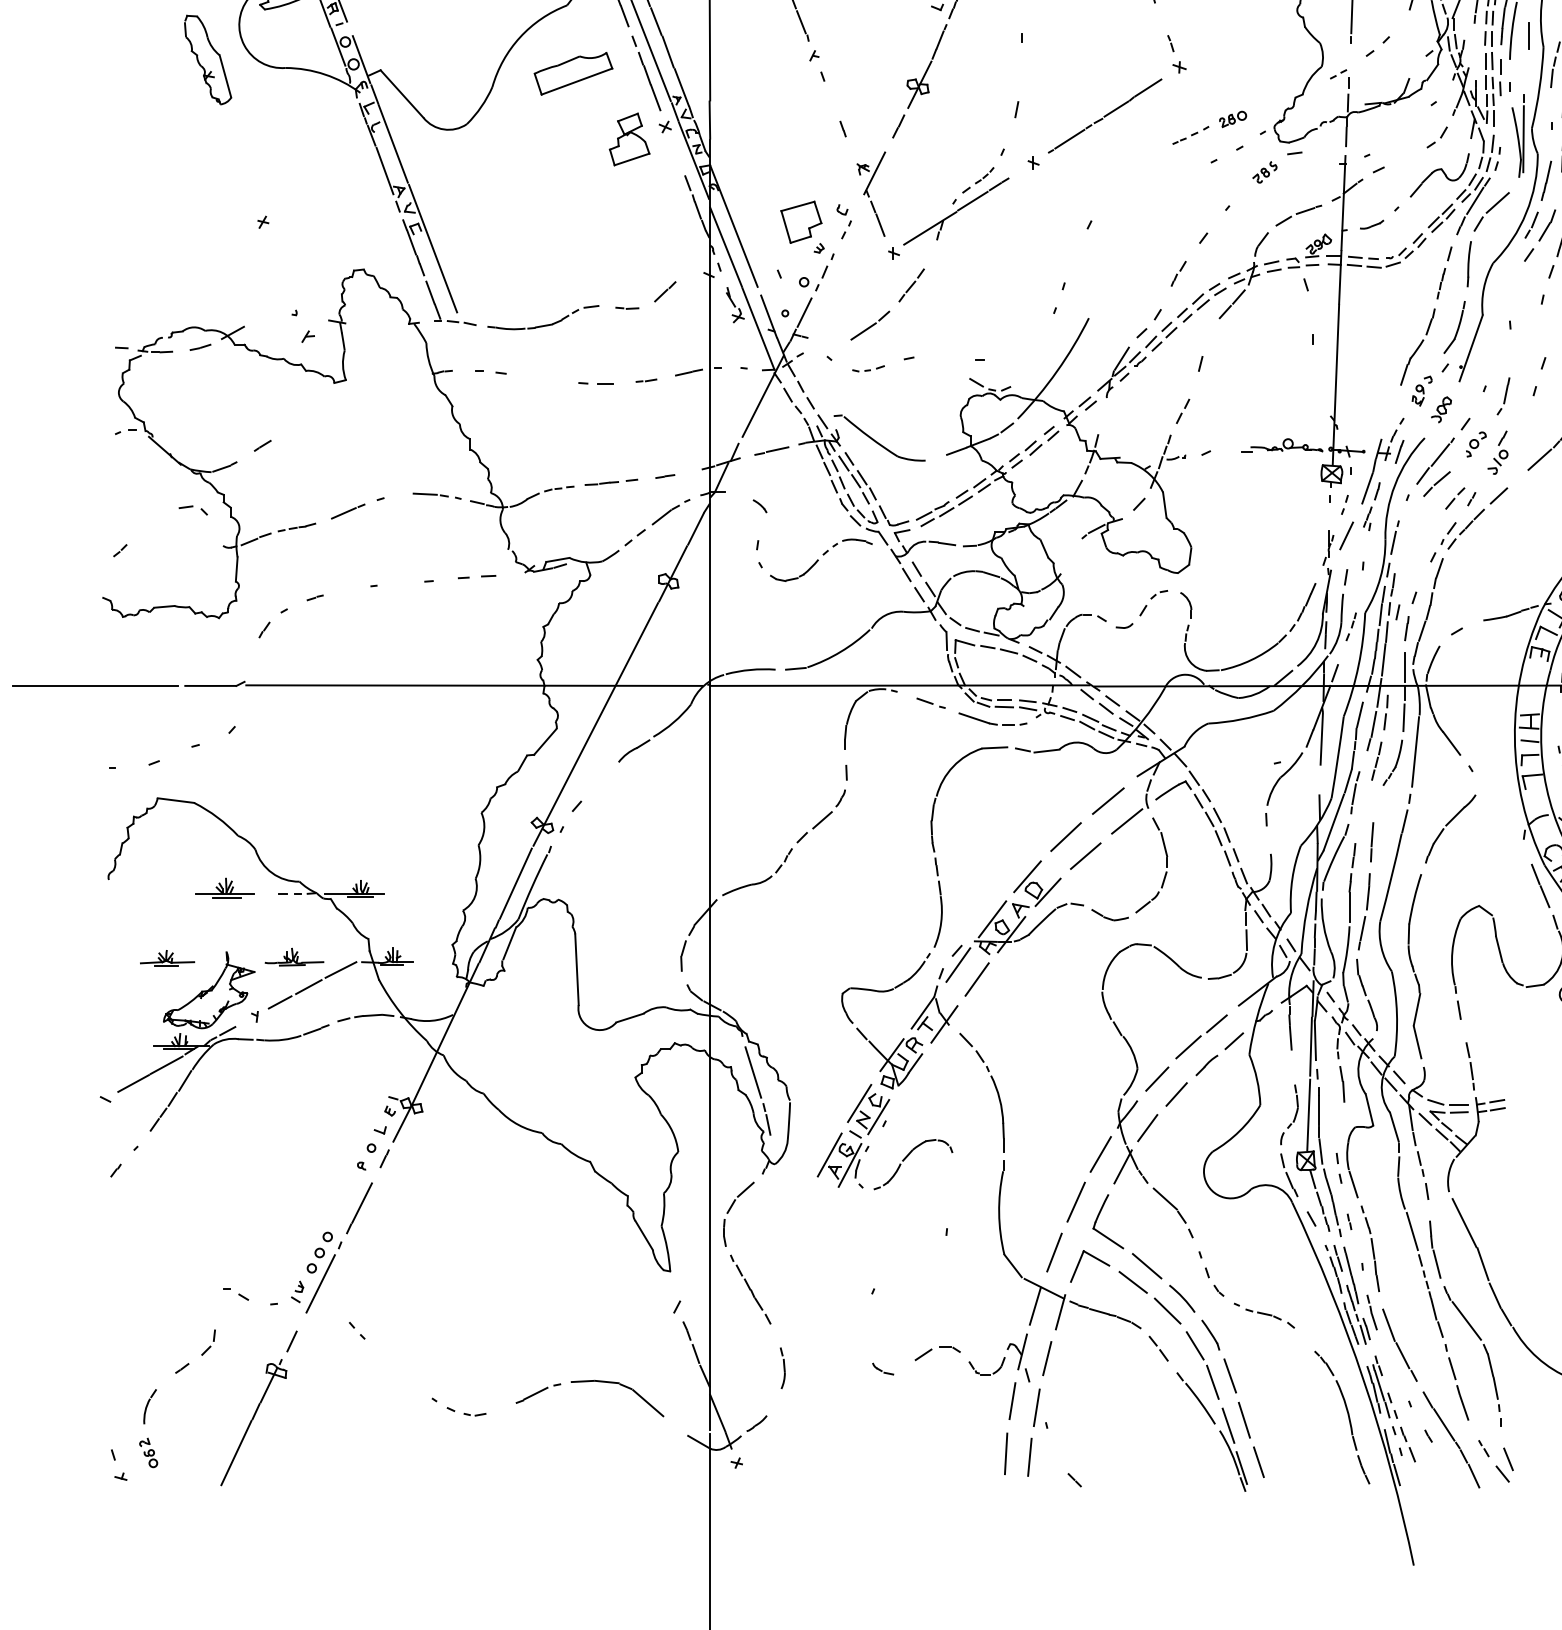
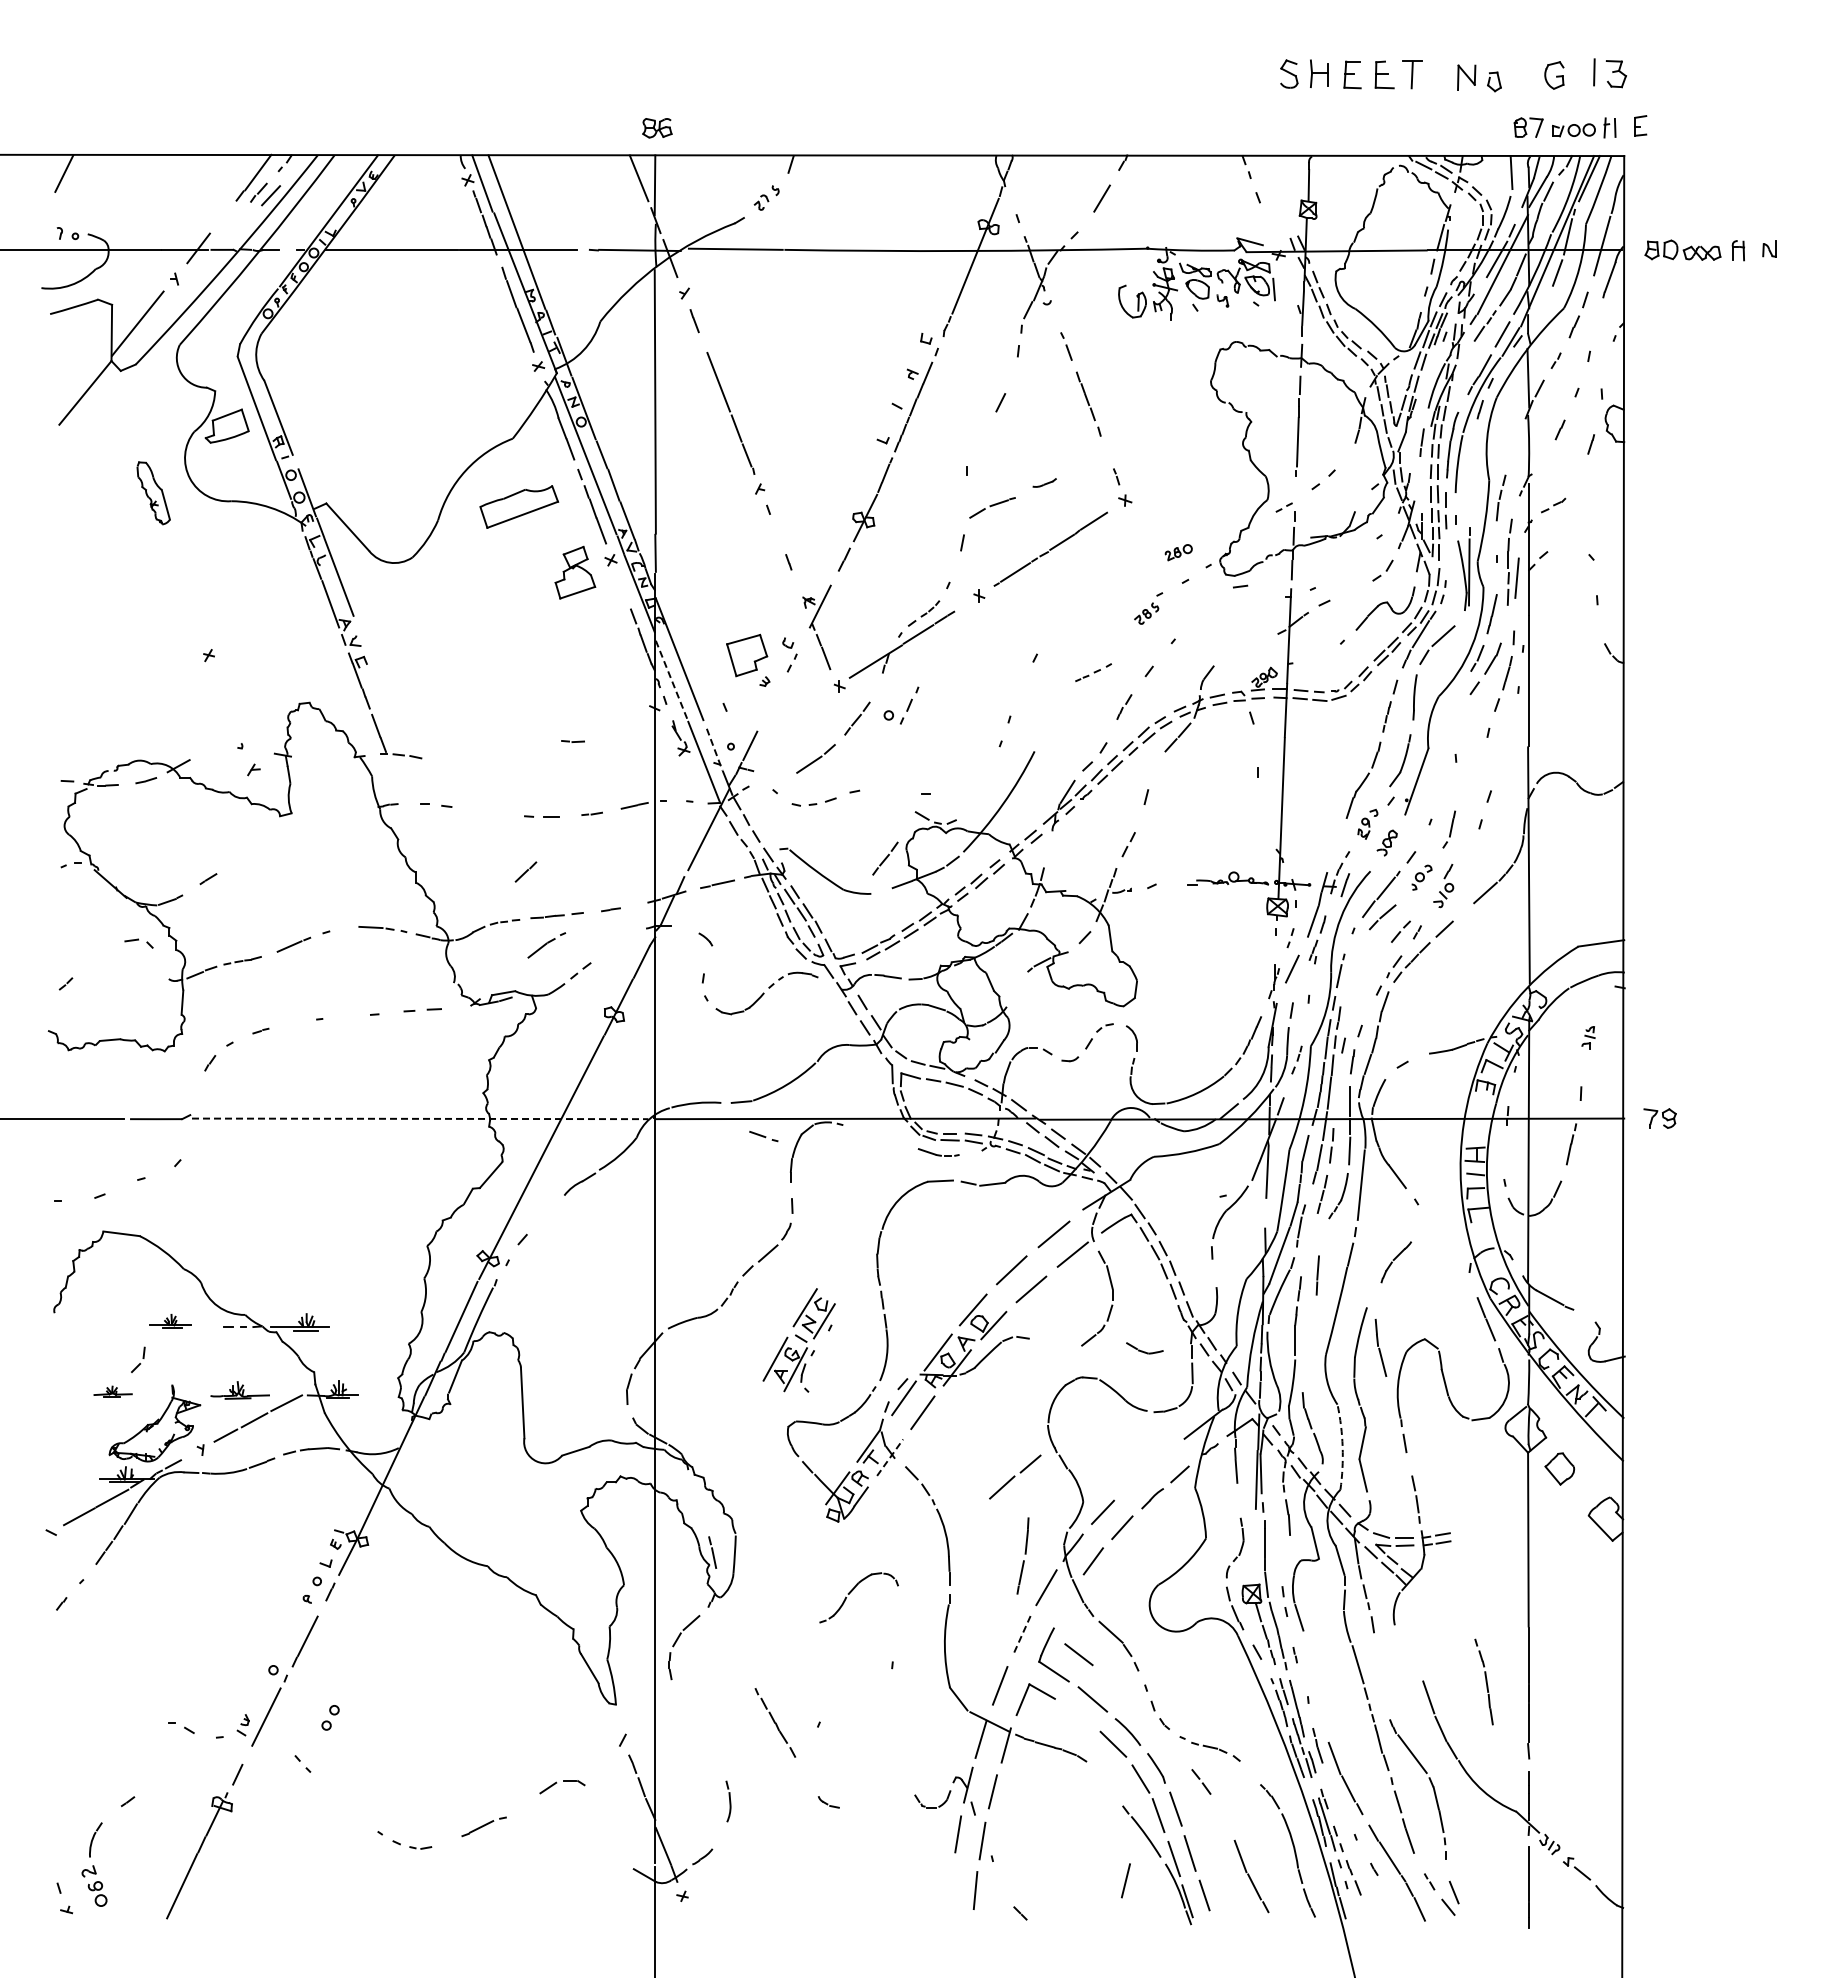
line: (1528, 36) -> (1474, 469), removed
part: (207, 60) -> (153, 493), size x0.7
part: (1190, 135) -> (1093, 672), moved
part: (1264, 172) -> (1146, 613), moved
part: (1298, 215) -> (992, 507), moved
part: (1371, 224) -> (1044, 482), moved
line: (725, 247) -> (671, 680), solid -> dashed
line: (432, 248) -> (378, 681), removed
part: (822, 274) -> (907, 707), moved
line: (664, 291) -> (525, 871), moved
line: (768, 317) -> (714, 750), solid -> dashed
part: (546, 324) -> (492, 757), removed
part: (868, 368) -> (814, 801), size x1.4
line: (939, 425) -> (885, 858), added
part: (670, 512) -> (546, 945), moved
line: (474, 685) -> (420, 1118), solid -> dashed
part: (930, 703) -> (763, 1136), moved
part: (992, 719) -> (938, 1152), size x0.6
part: (1450, 828) -> (1396, 1261), size x0.6
part: (224, 888) -> (170, 1321), size x0.7
part: (1363, 911) -> (1022, 1555), moved
part: (1109, 915) -> (1144, 1348), moved
part: (166, 958) -> (112, 1391), size x0.7
arc: (1396, 1014) -> (1342, 1447), solid -> dashed
line: (944, 1024) -> (890, 1457), solid -> dashed
part: (1201, 1036) -> (1015, 1476), moved
line: (752, 1072) -> (698, 1505), removed
line: (1307, 1114) -> (1253, 1547), removed
part: (852, 1136) -> (798, 1340), moved
line: (1122, 1166) -> (1068, 1599), removed
line: (1075, 1202) -> (1021, 1635), solid -> dashed
line: (1464, 1223) -> (1410, 1656), removed
part: (1369, 1248) -> (1483, 1681), moved
part: (1434, 1249) -> (1380, 1347), moved
part: (315, 1260) -> (330, 1717), moved
line: (1132, 1282) -> (1078, 1654), moved
part: (750, 1289) -> (775, 1722), moved
part: (208, 1342) -> (138, 1359), moved
part: (938, 1348) -> (563, 1781), moved
line: (1159, 1349) -> (1202, 1782), moved
part: (621, 1386) -> (567, 1819), removed
part: (1305, 1443) -> (1251, 1876), added
line: (1179, 1447) -> (1125, 1880), added
part: (147, 1453) -> (93, 1886), size x1.4
line: (1005, 1453) -> (951, 1886), removed

